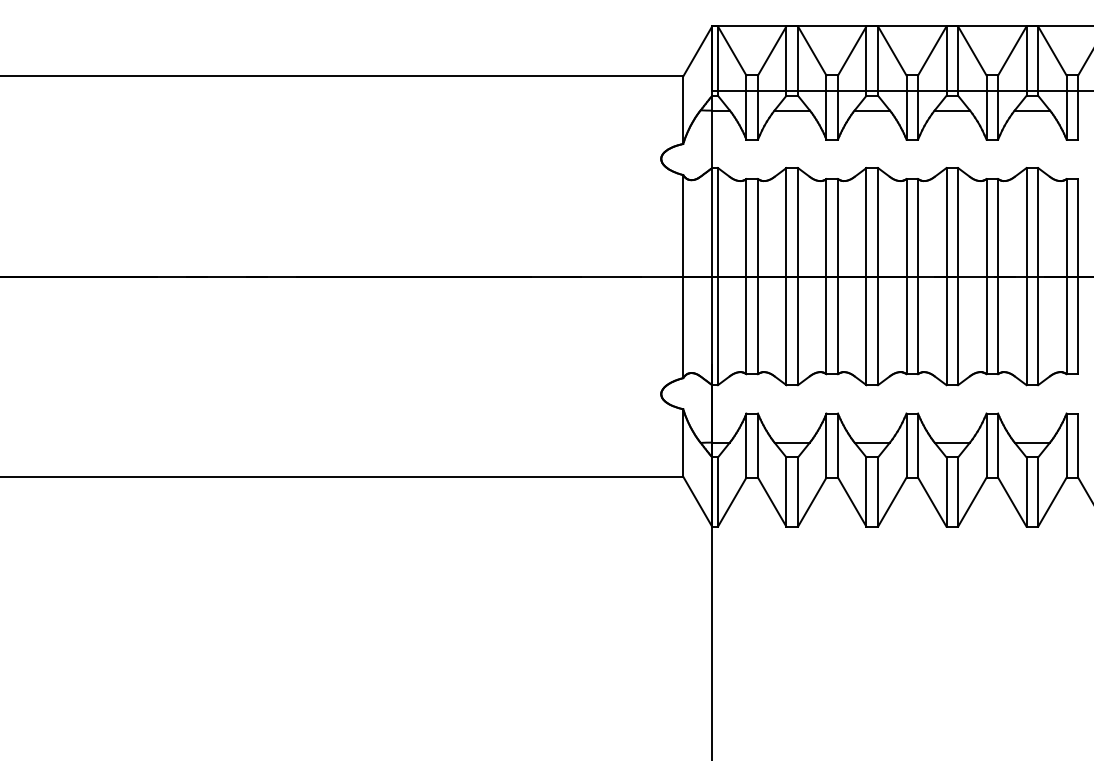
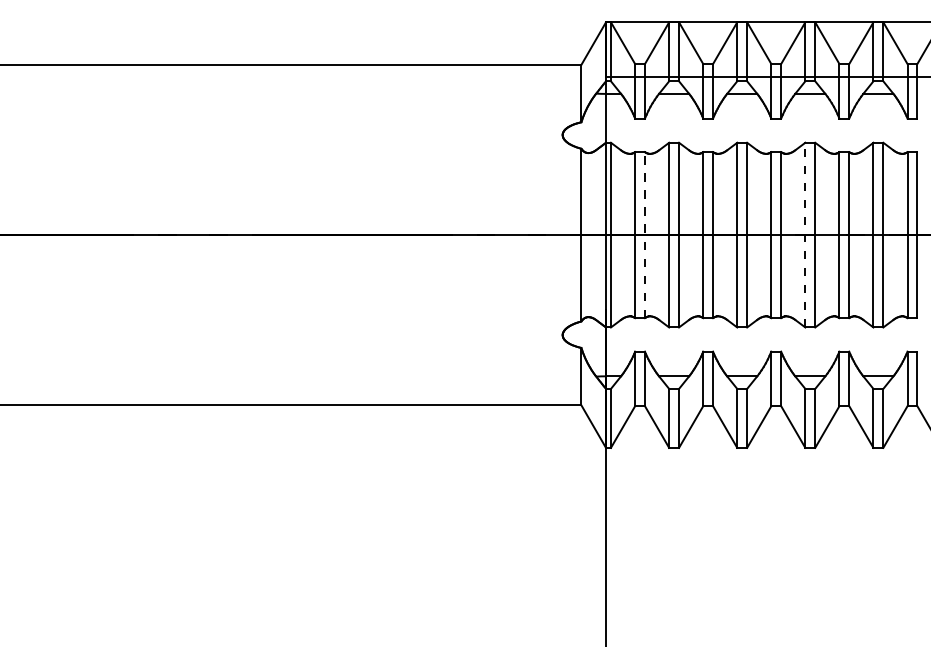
line: (758, 276) -> (645, 235), solid -> dashed
line: (946, 276) -> (805, 235), solid -> dashed

